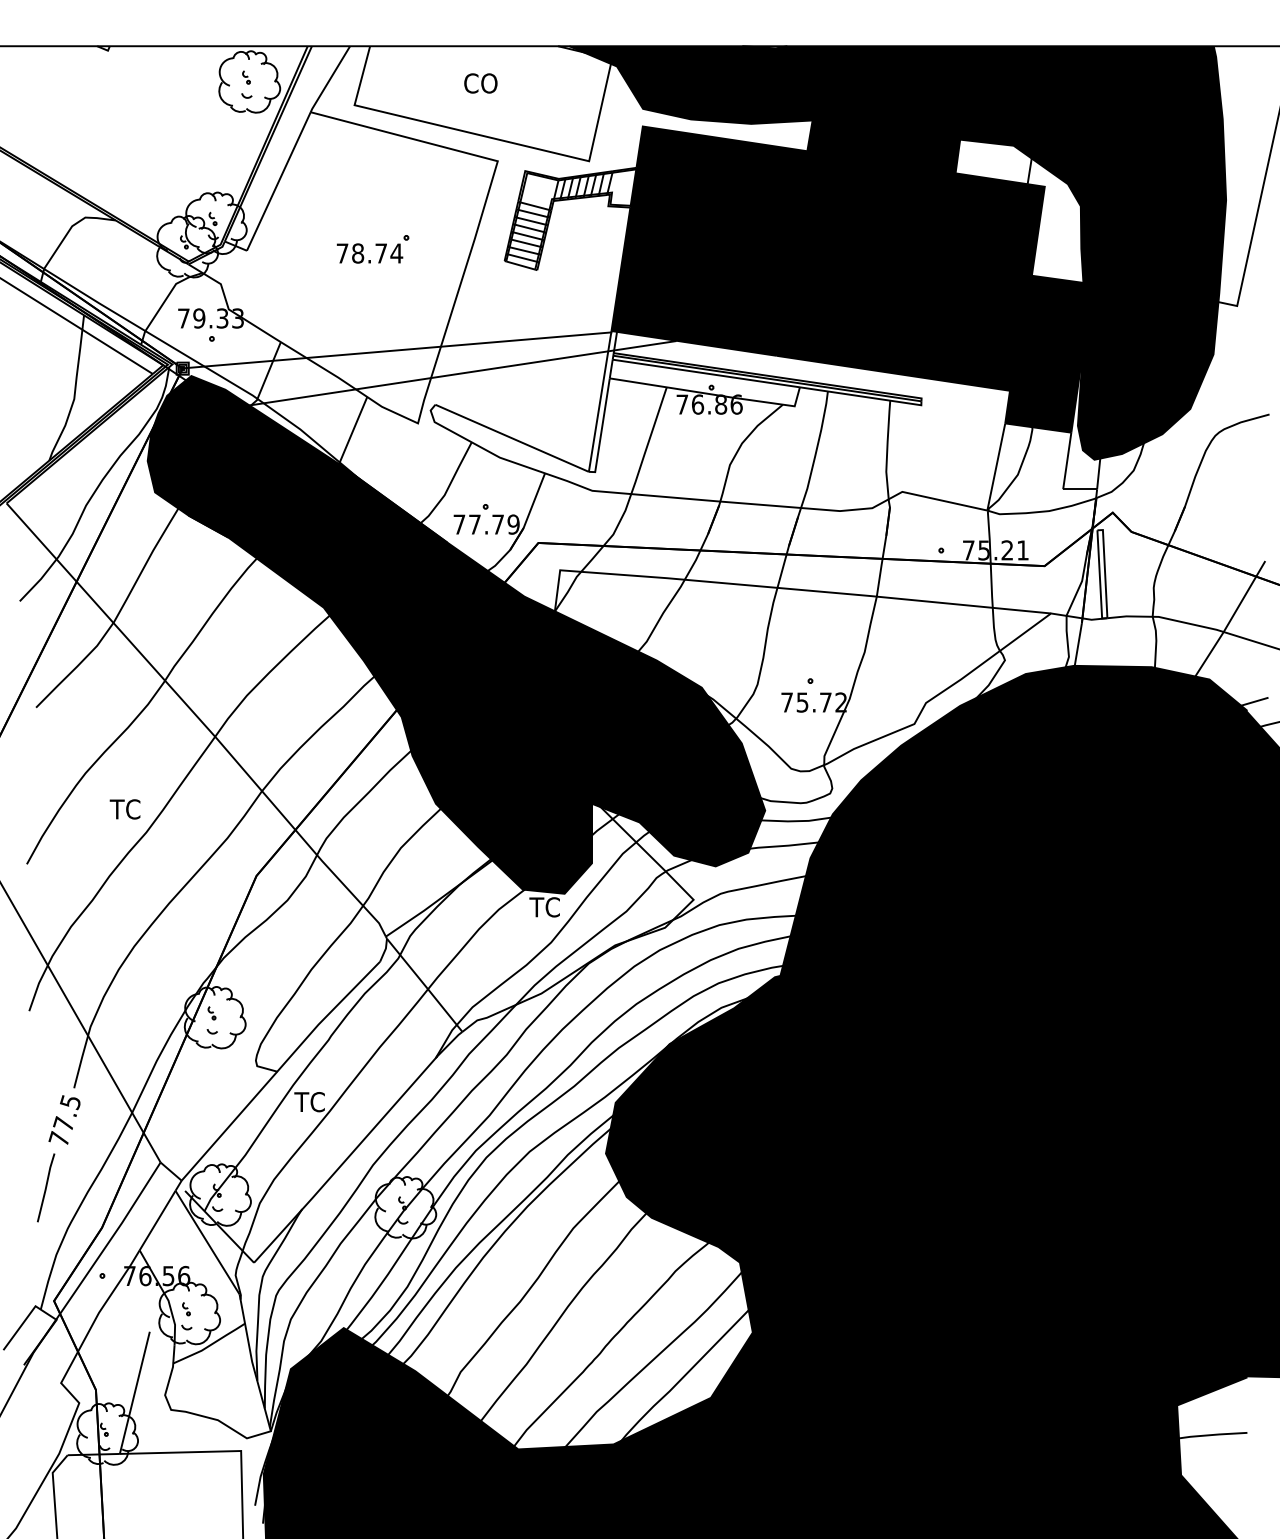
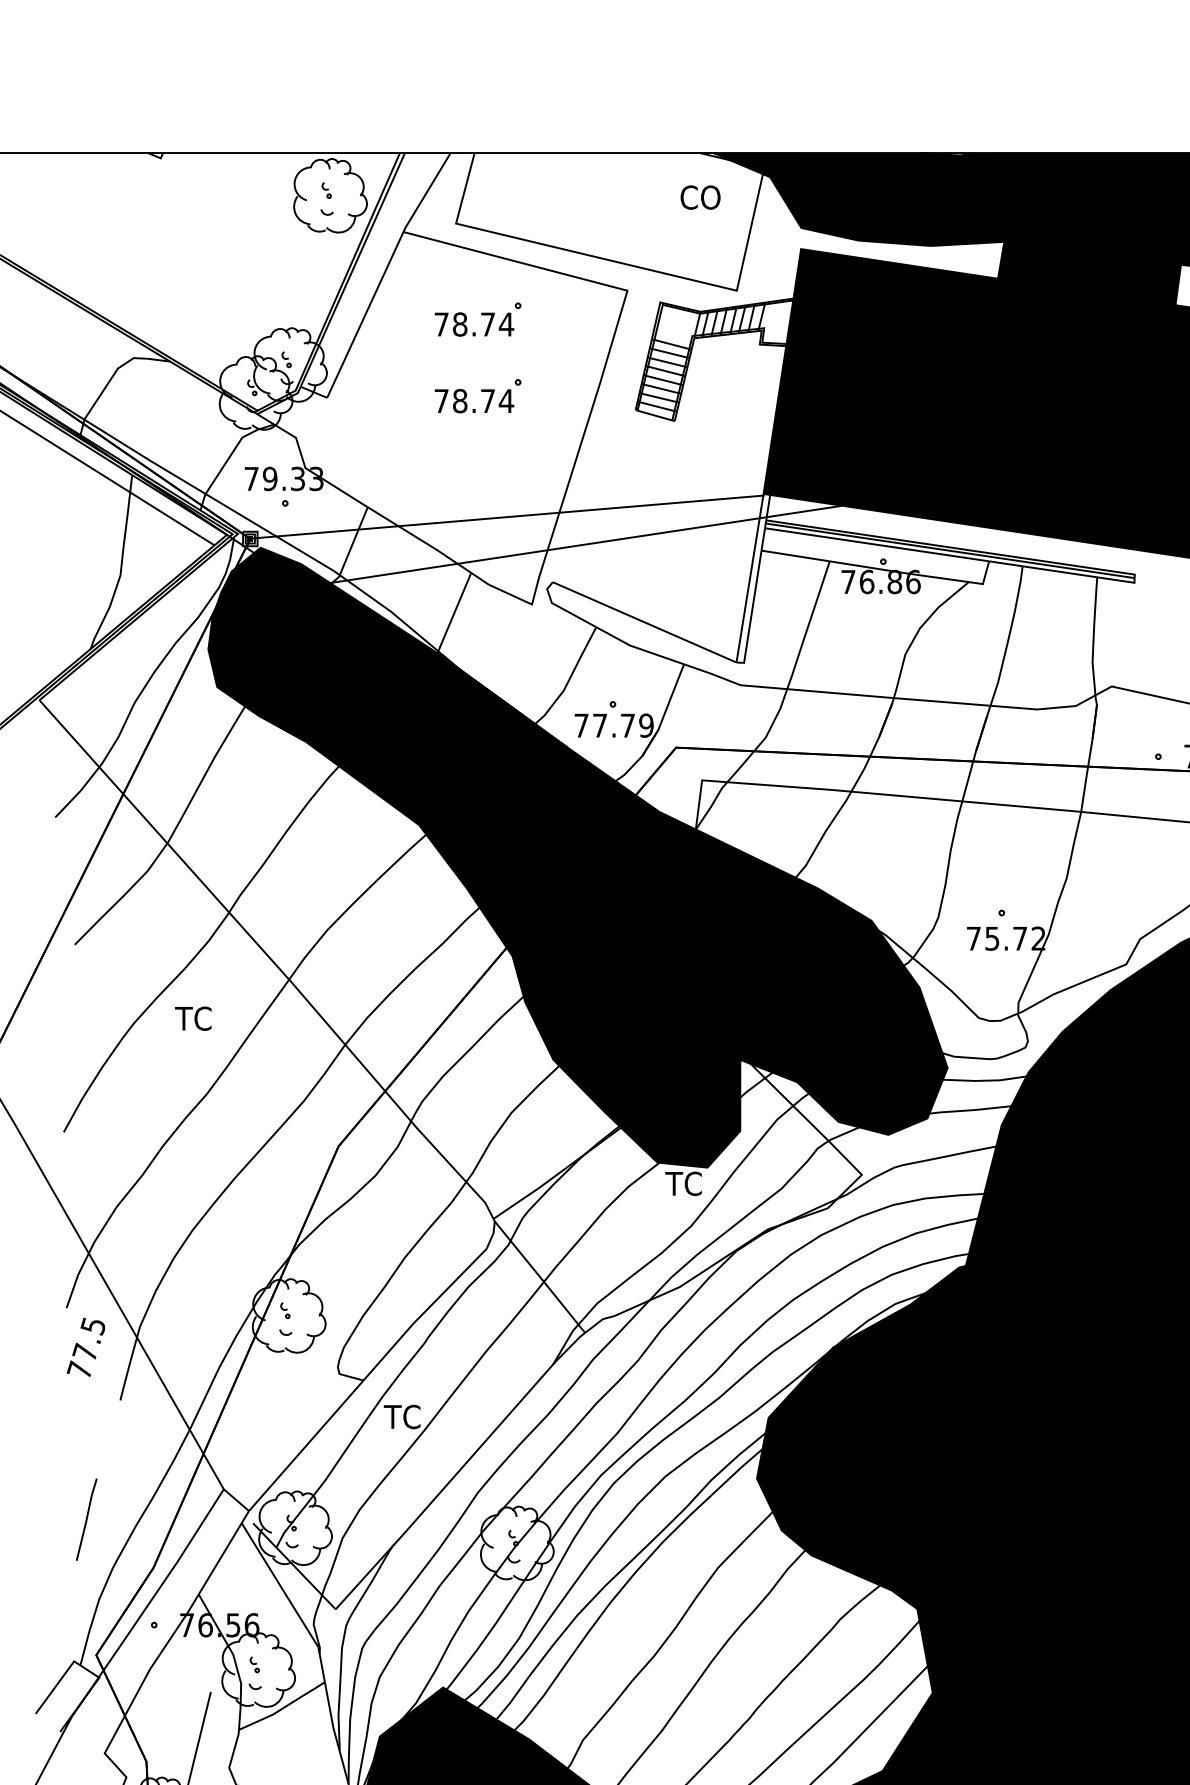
text: (480, 83) -> (700, 197), moved
part: (372, 185) -> (477, 319), added
text: (124, 809) -> (192, 1018), moved
text: (64, 1119) -> (86, 1346), moved

